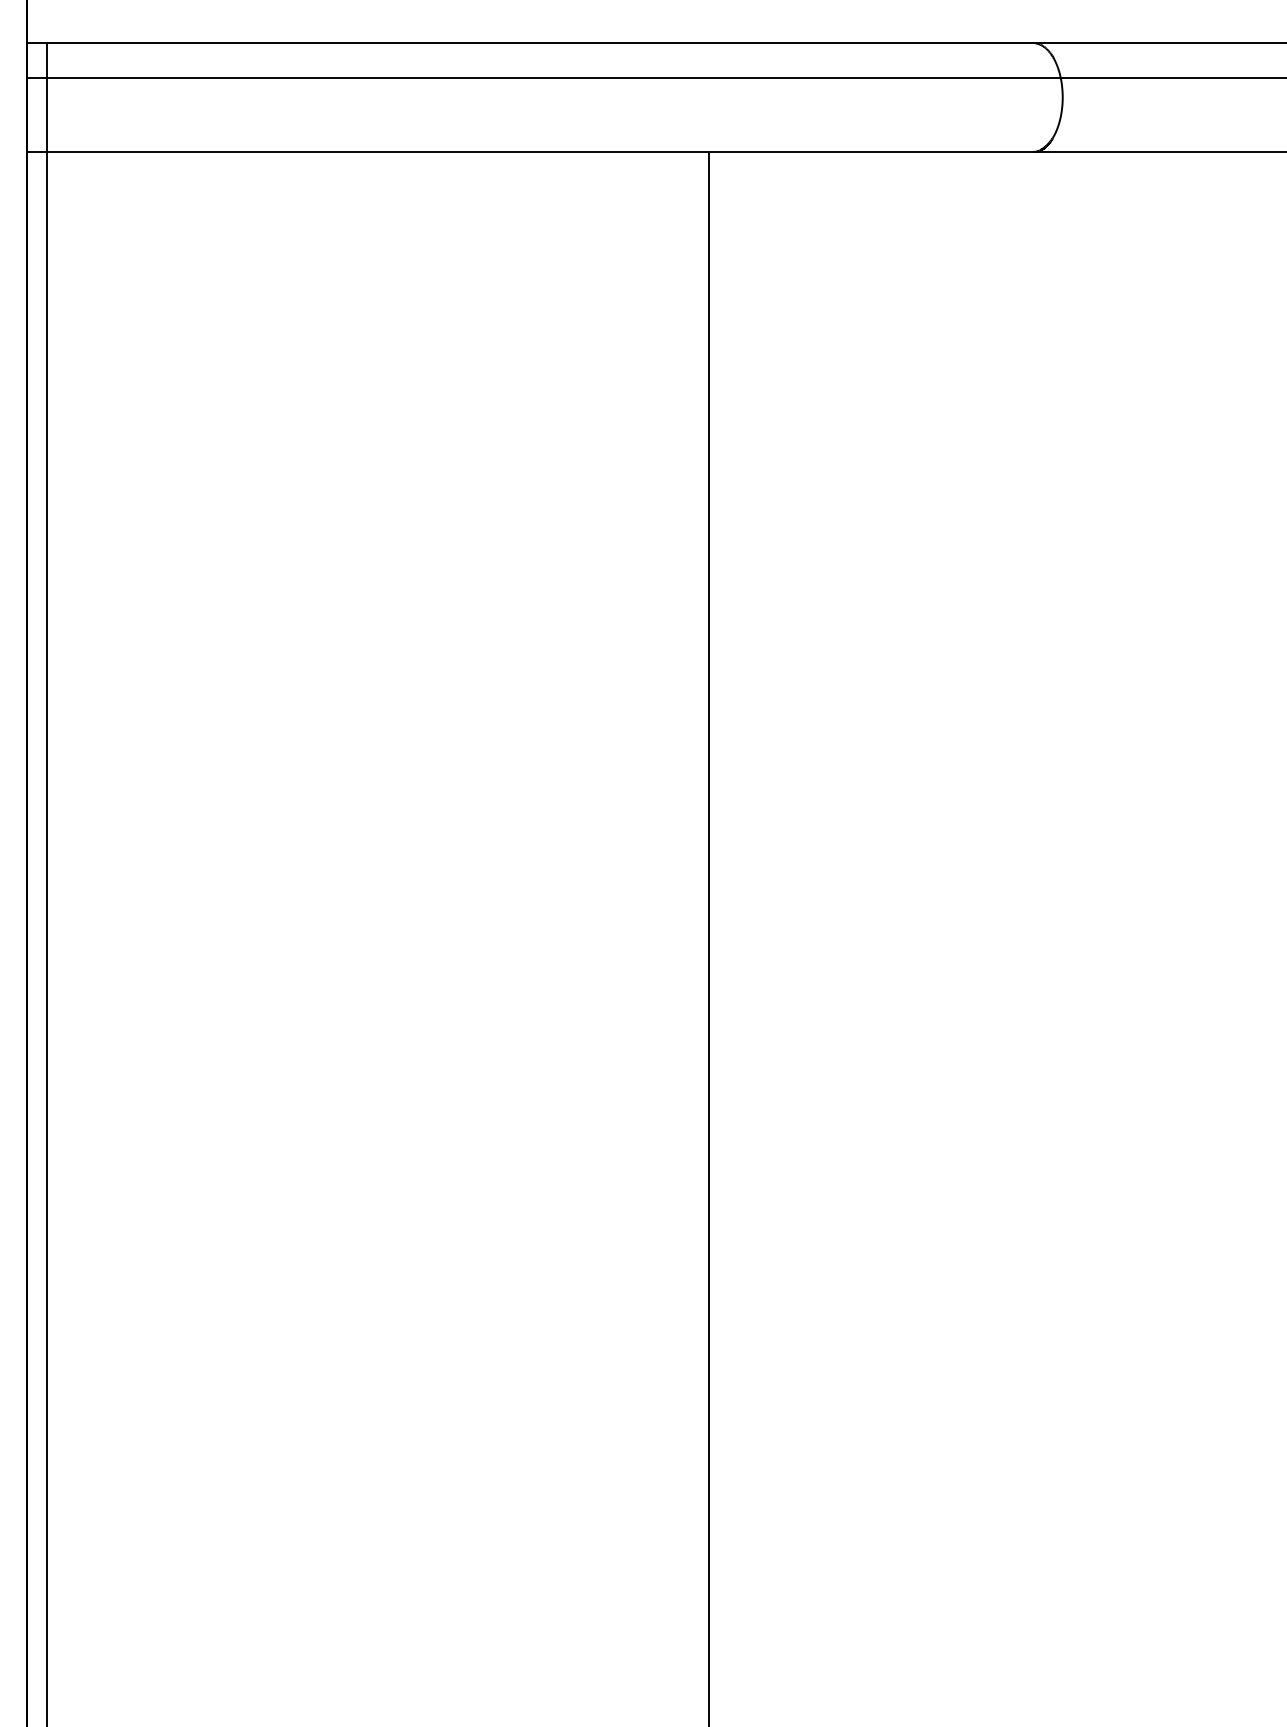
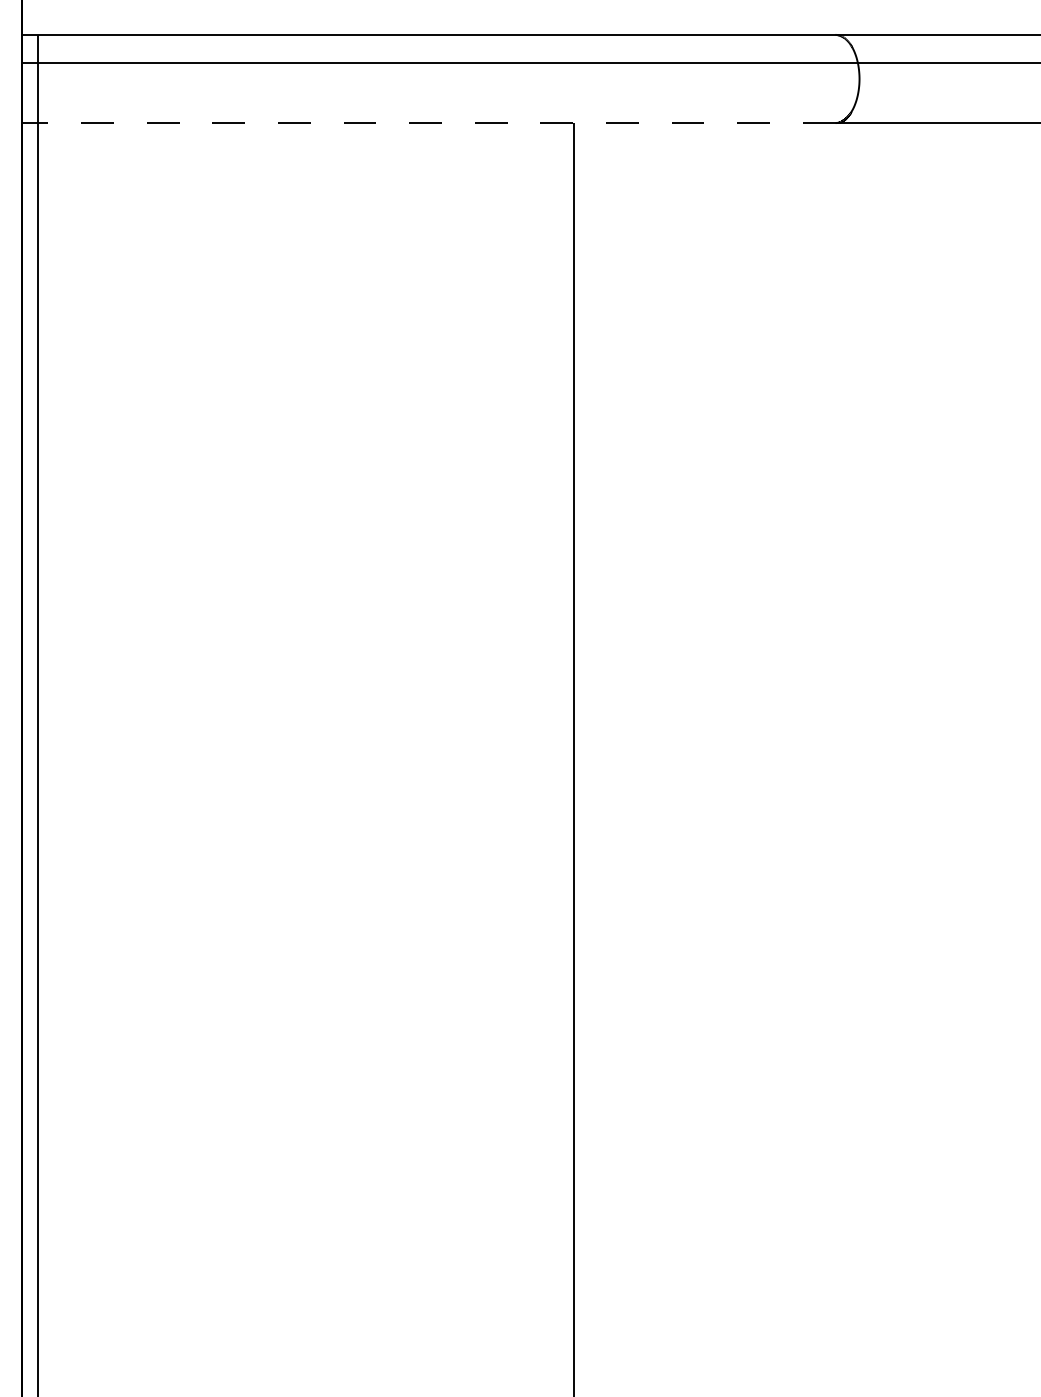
line: (539, 152) -> (436, 123), solid -> dashed

